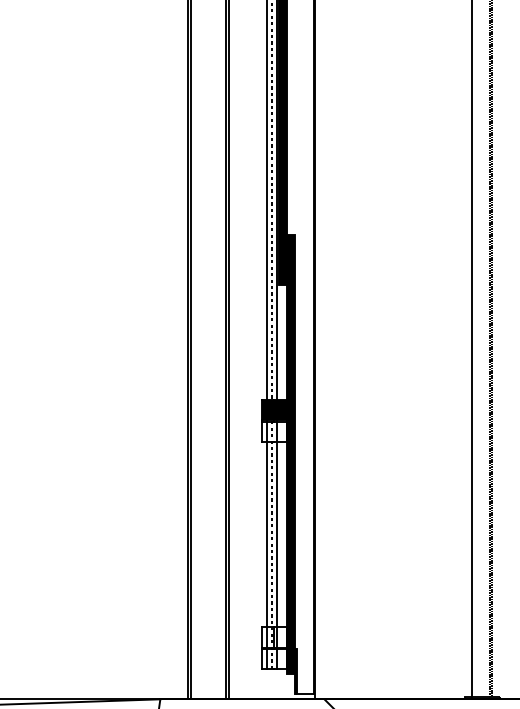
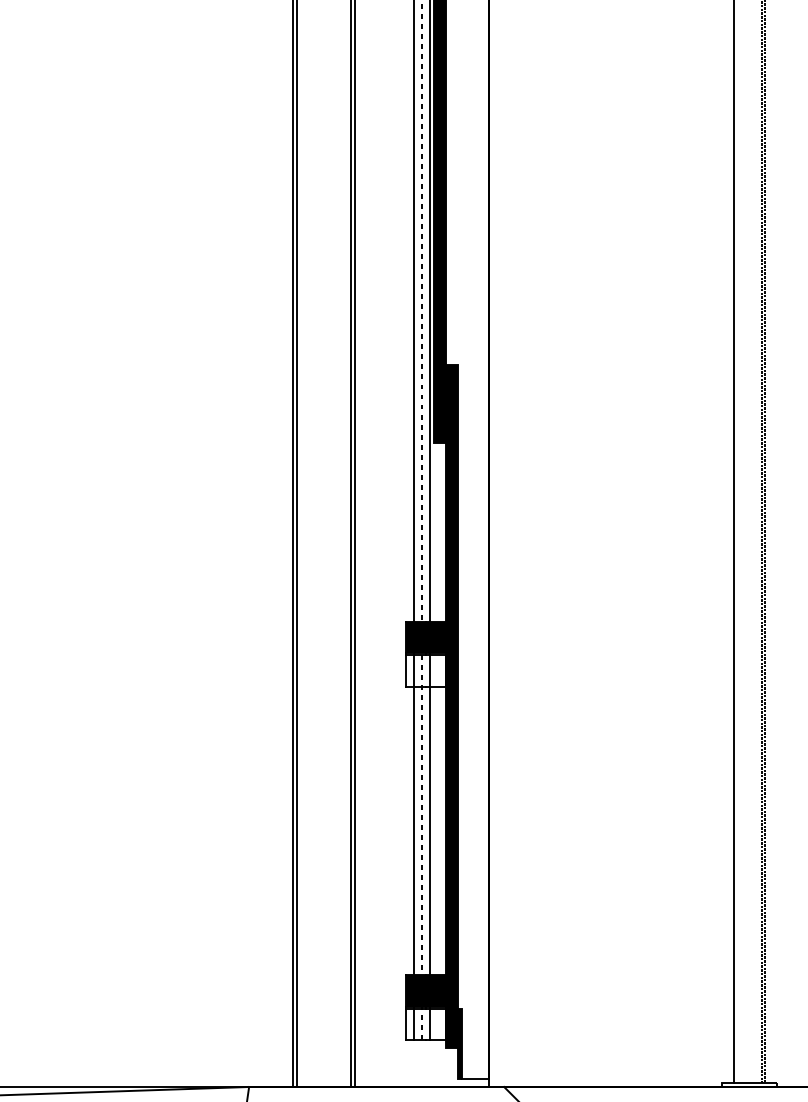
fill: (273, 637) -> (424, 990), added

